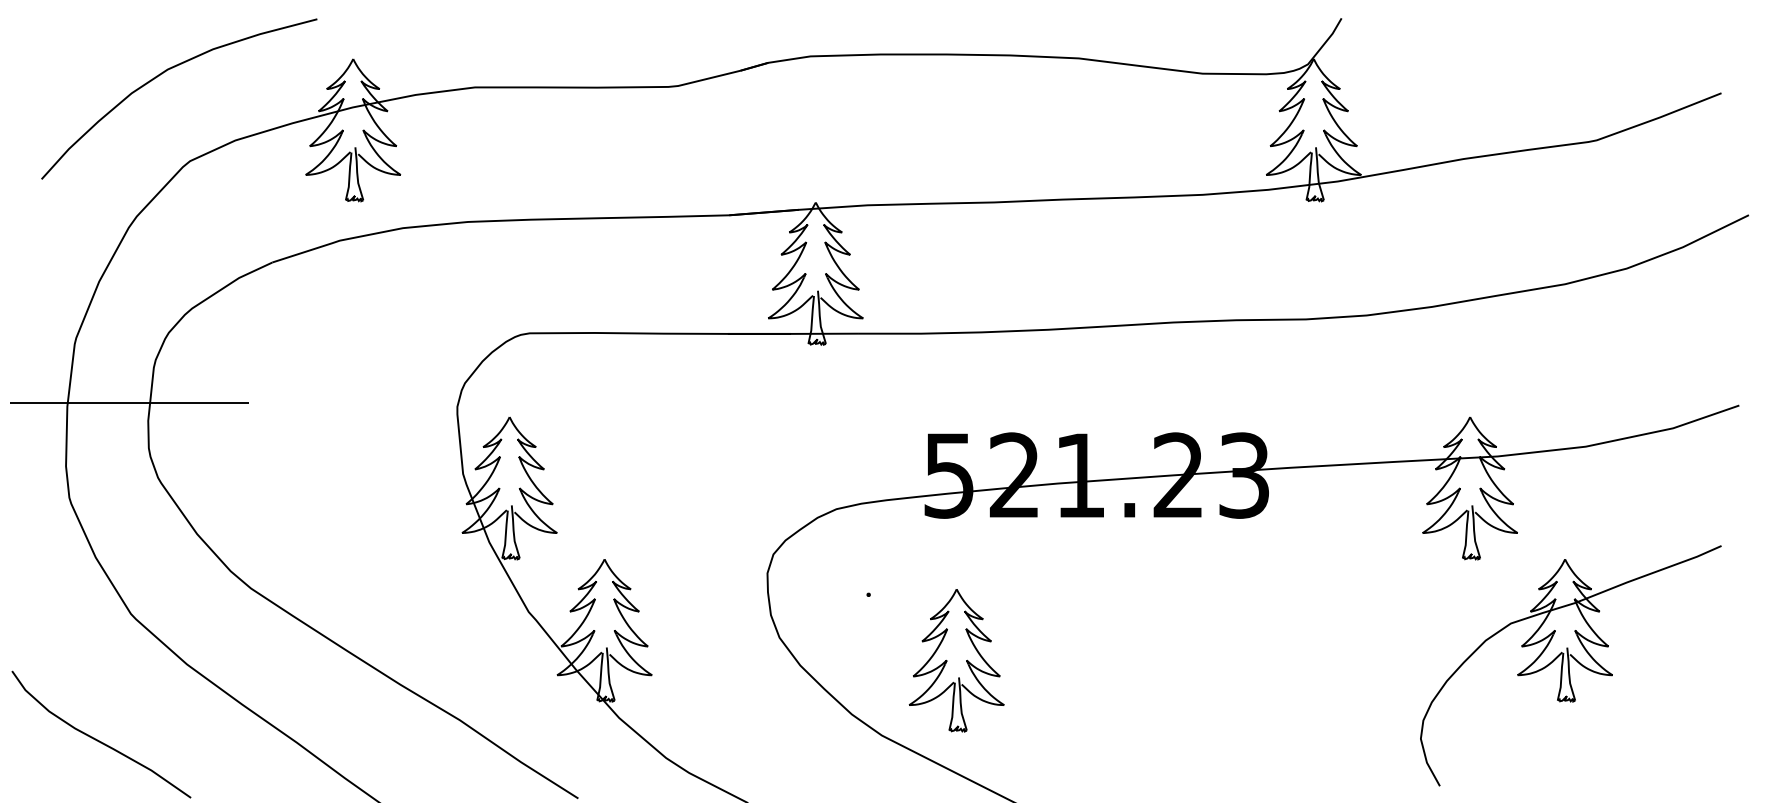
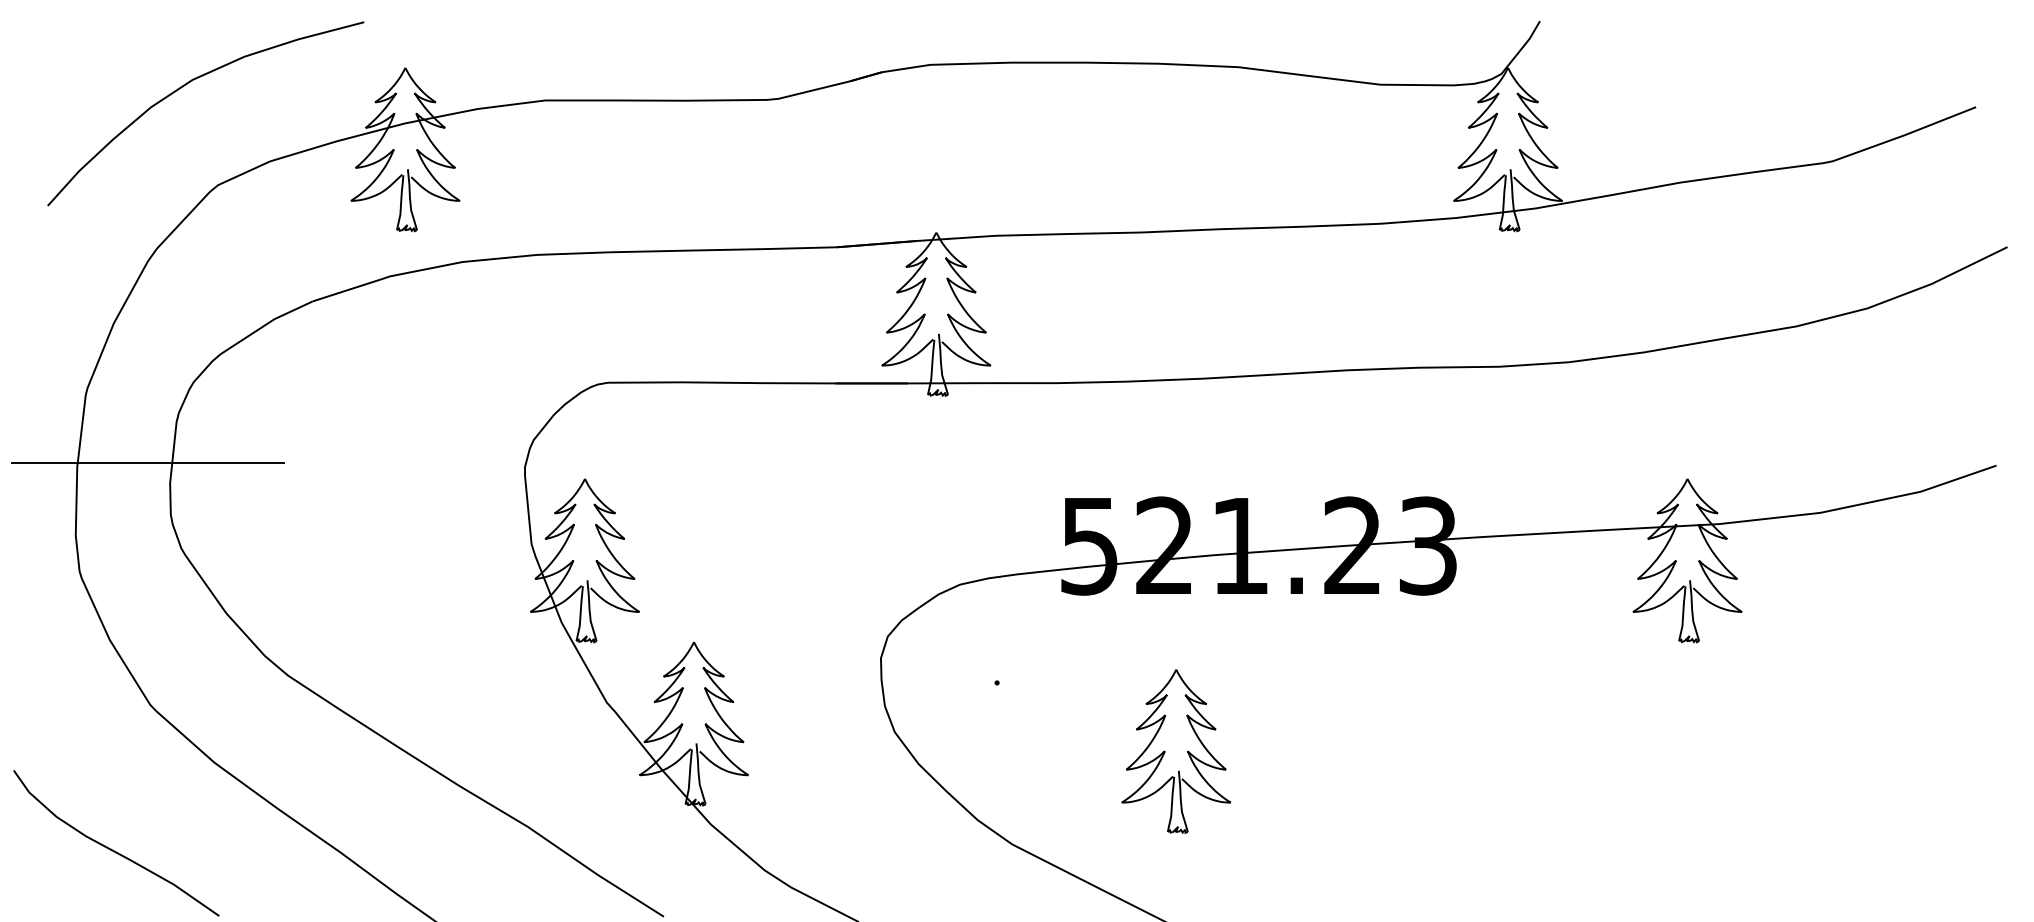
part: (956, 660) -> (1175, 751), moved
part: (1570, 665) -> (1802, 764), removed

